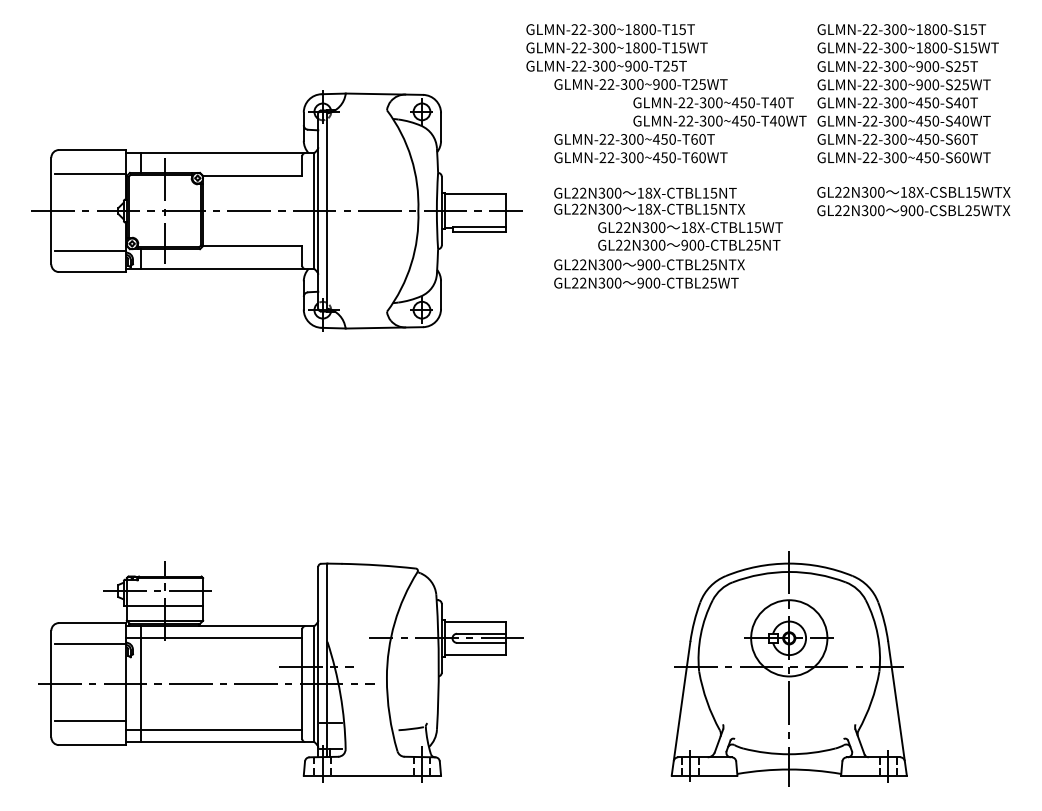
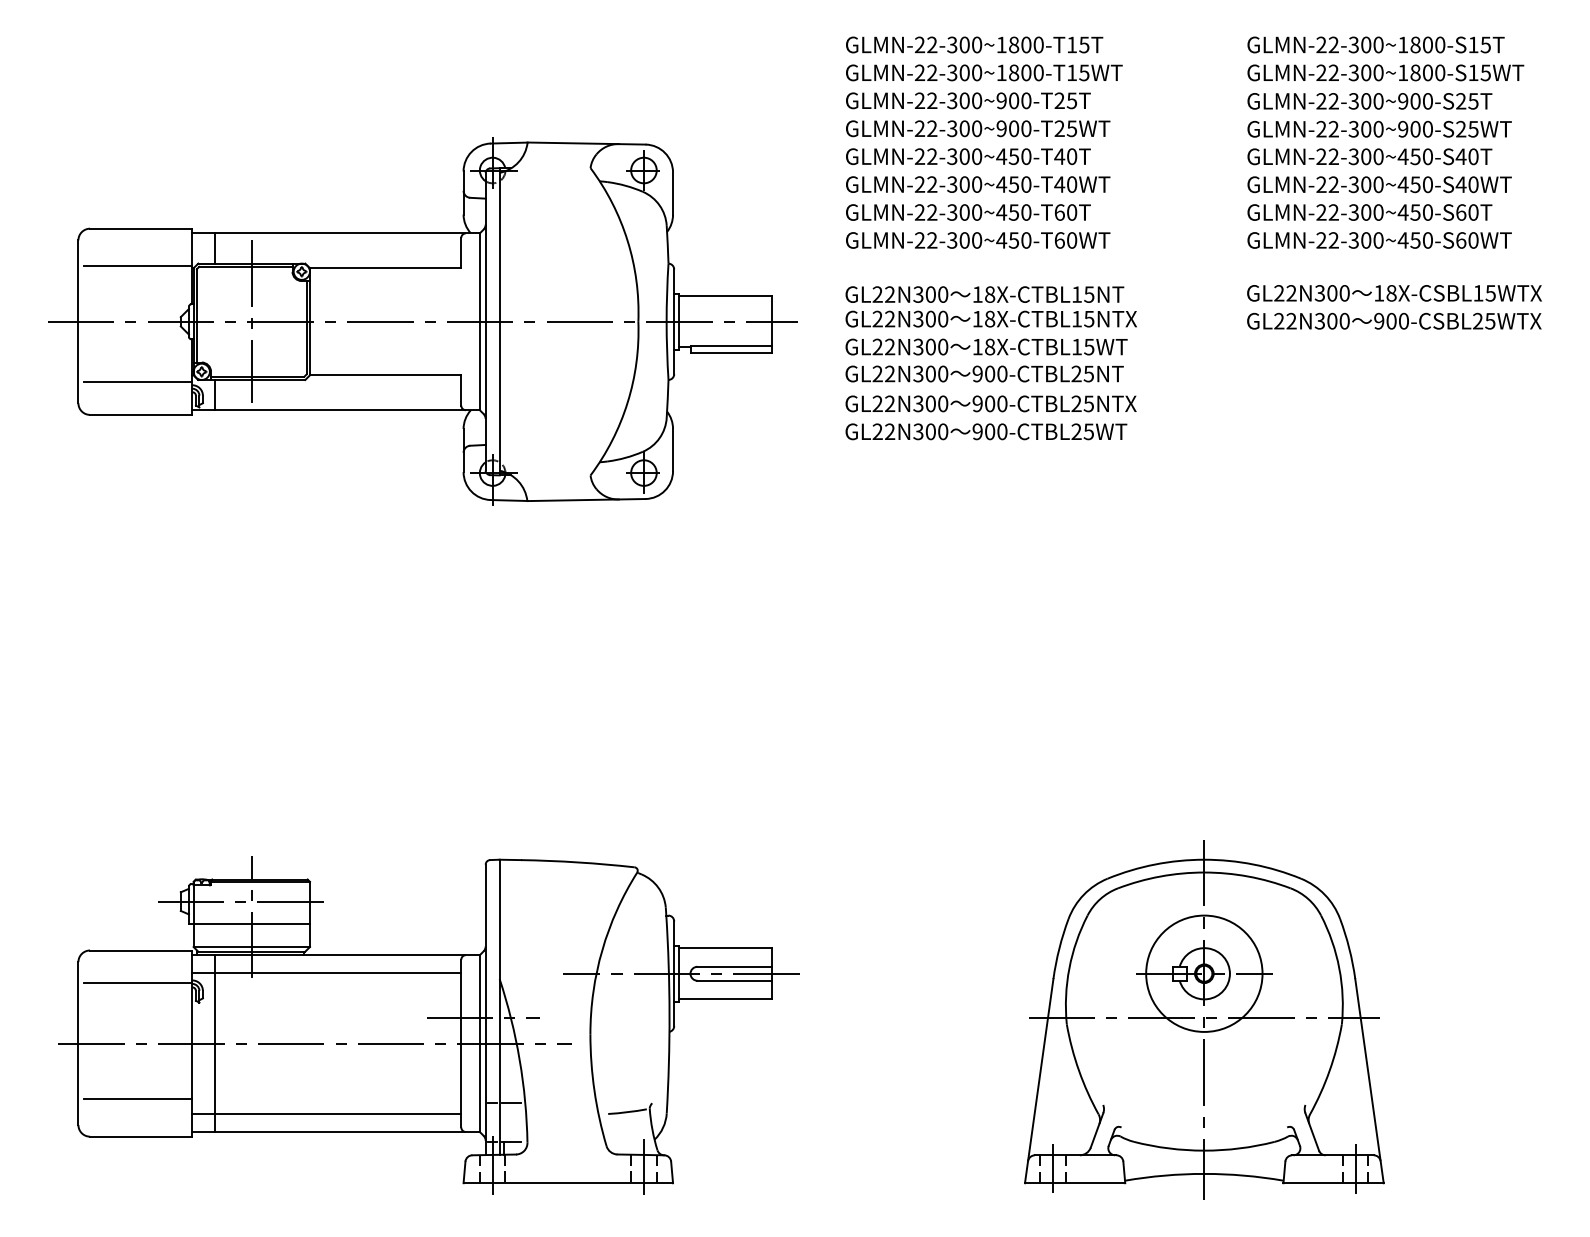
text: (616, 47) -> (983, 72), moved
text: (719, 111) -> (977, 169), moved
text: (690, 236) -> (986, 360), moved

